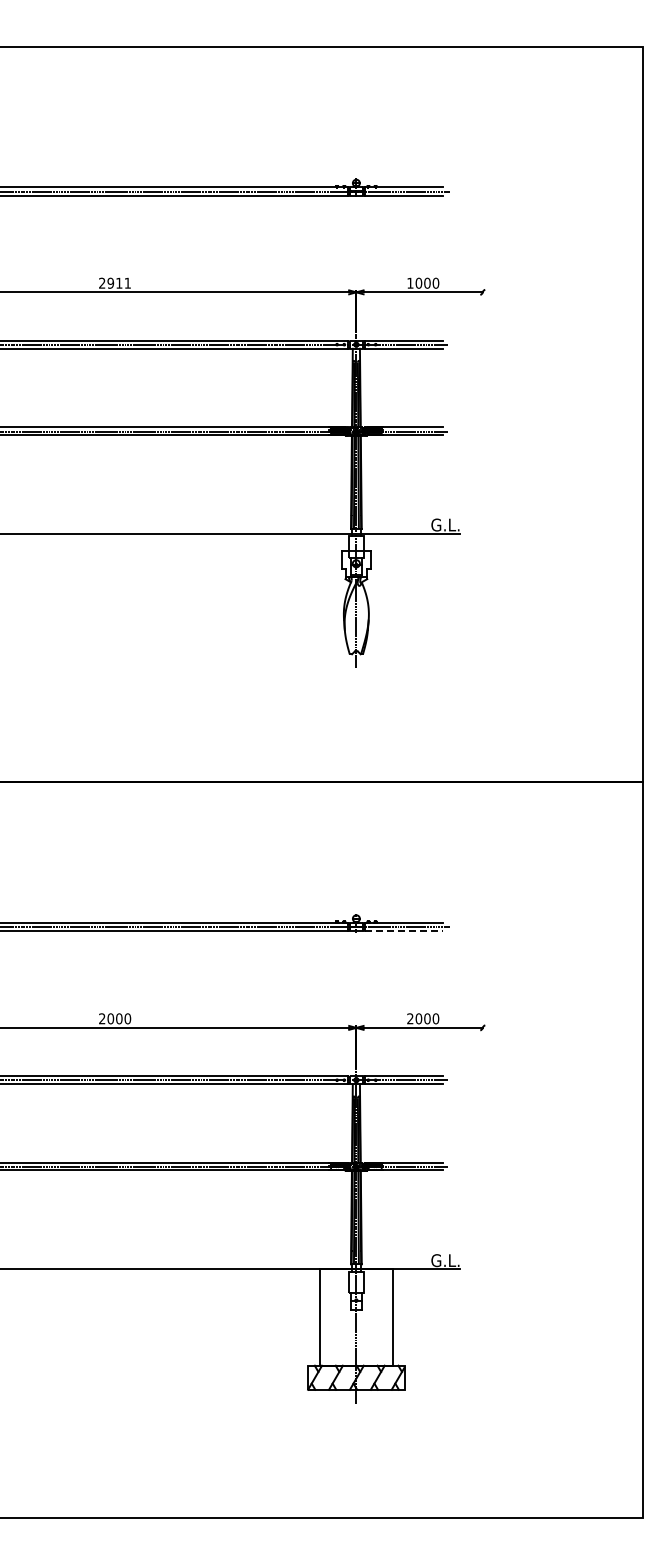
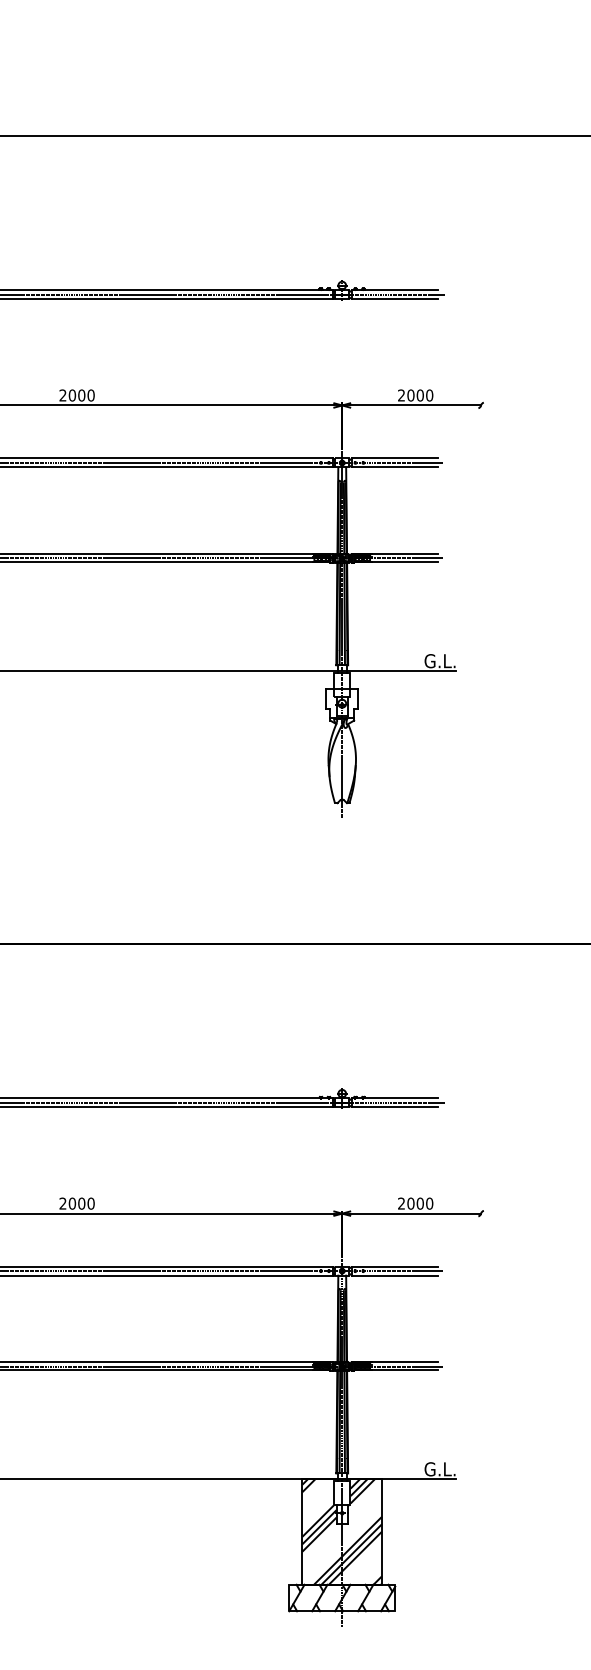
text: (119, 282) -> (81, 394), 2911 -> 2000
text: (410, 282) -> (401, 394), 1000 -> 2000
line: (404, 931) -> (395, 1107), dashed -> solid
hatch: (356, 1317) -> (342, 1531), added

